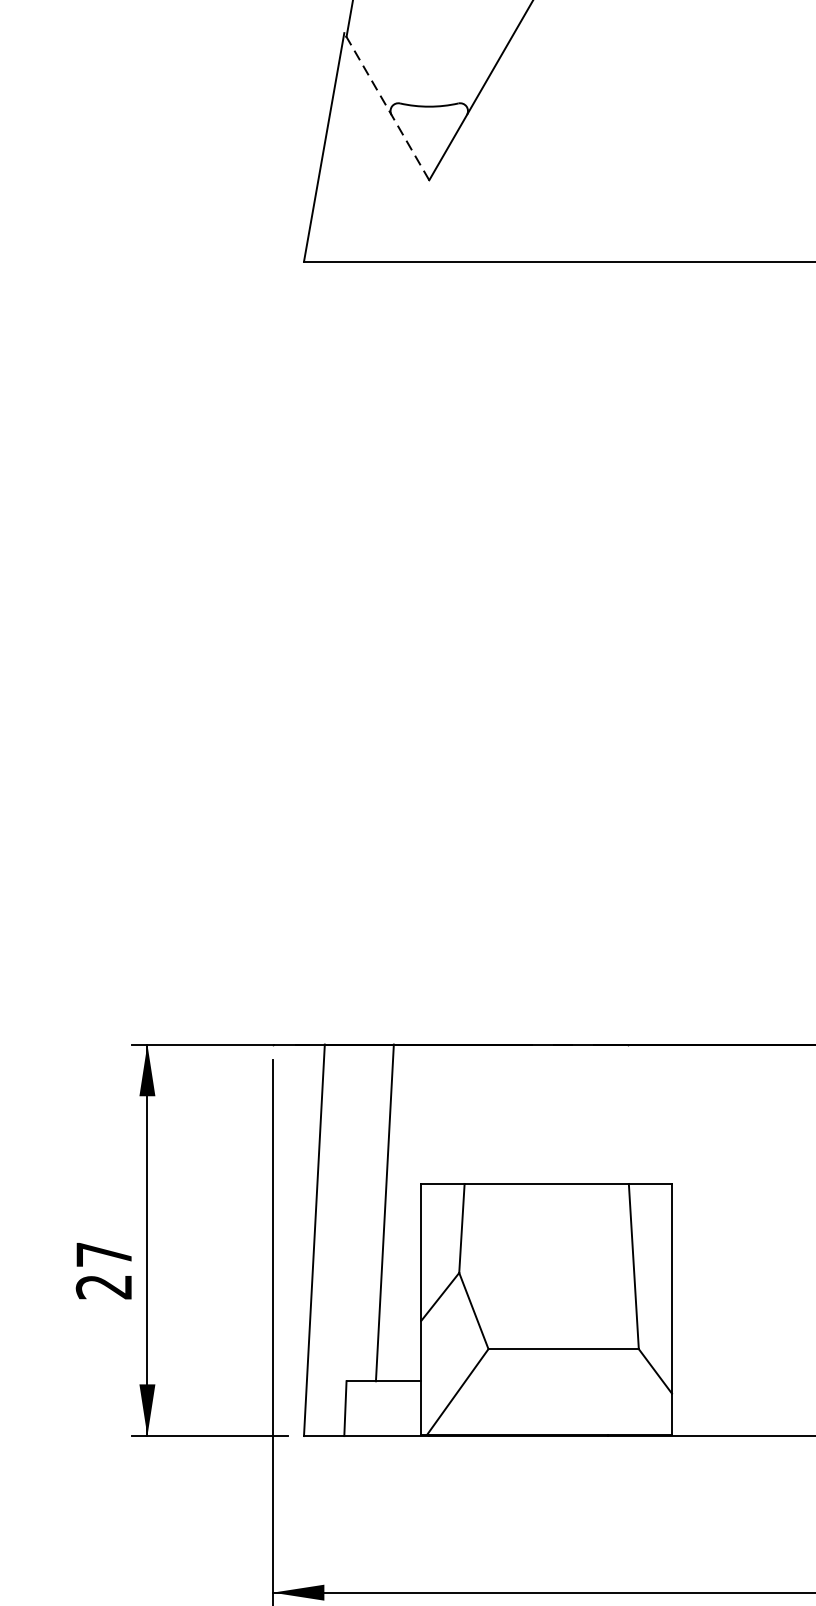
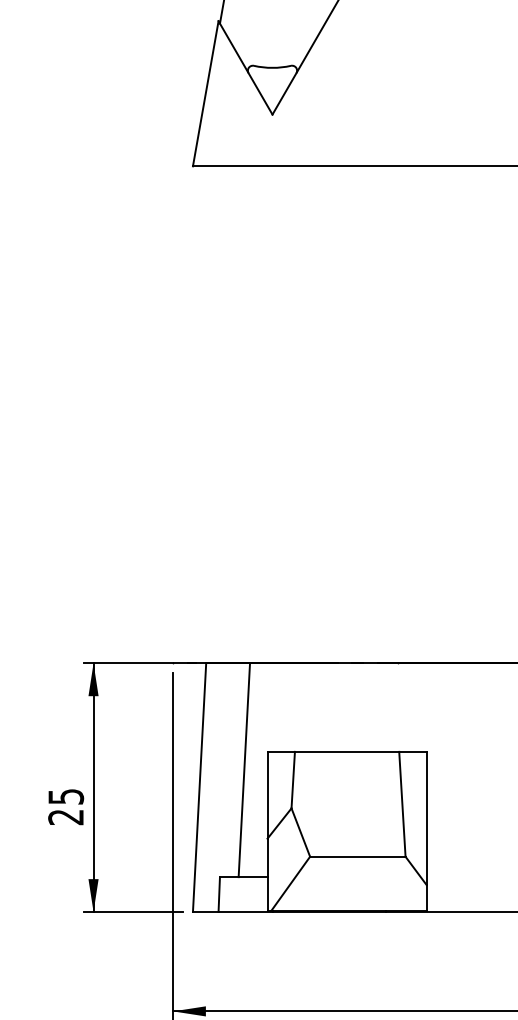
line: (386, 106) -> (245, 67), dashed -> solid
text: (104, 1254) -> (66, 796), 27 -> 25

